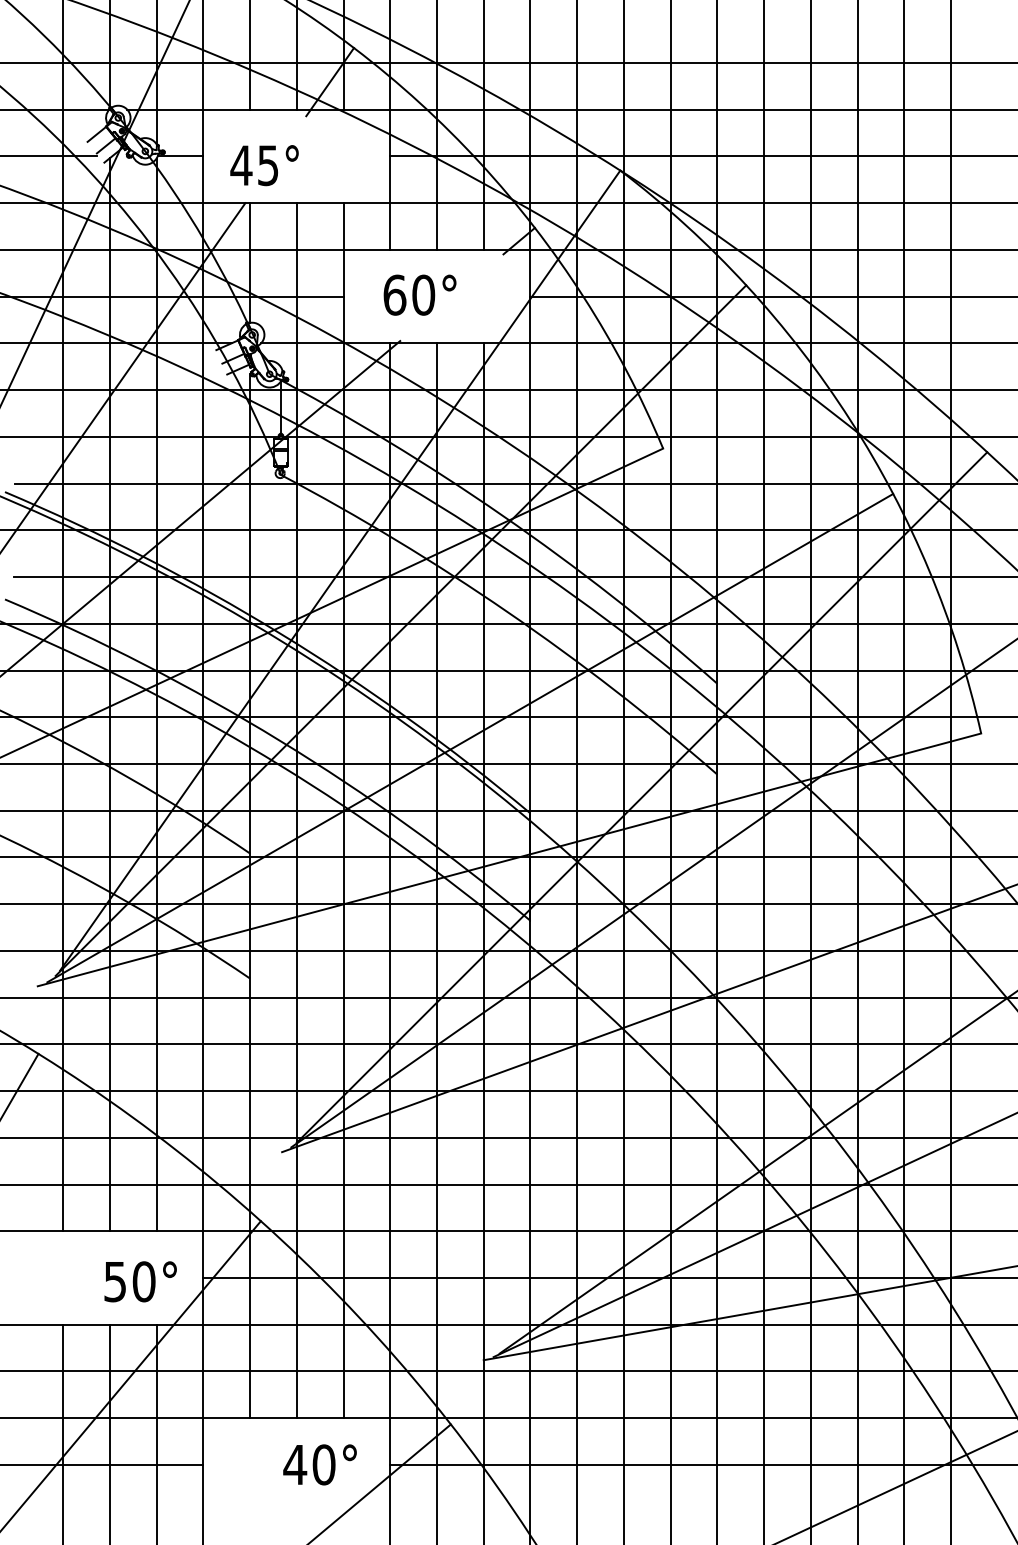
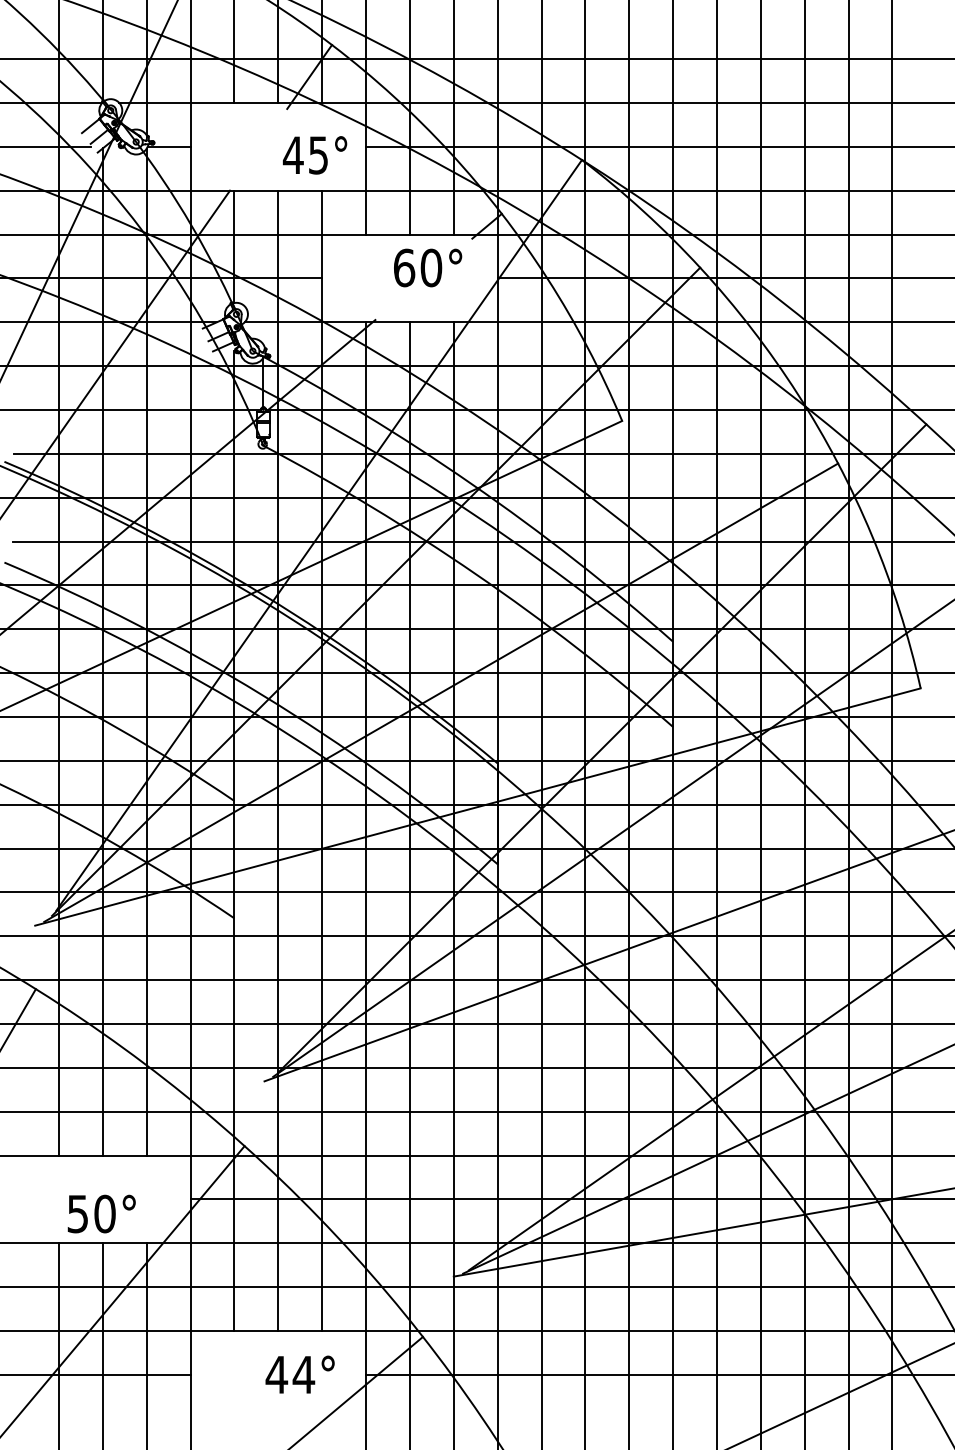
text: (263, 165) -> (314, 155), moved
text: (420, 294) -> (428, 267), moved
text: (140, 1281) -> (101, 1213), moved
text: (323, 1464) -> (303, 1374), 40° -> 44°

